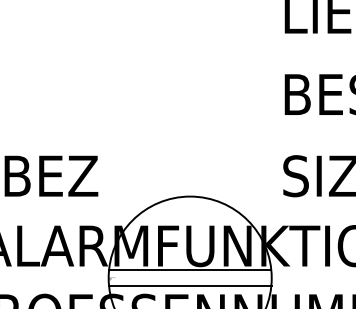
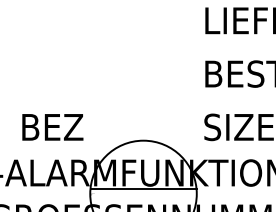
line: (190, 286) -> (143, 199), removed

